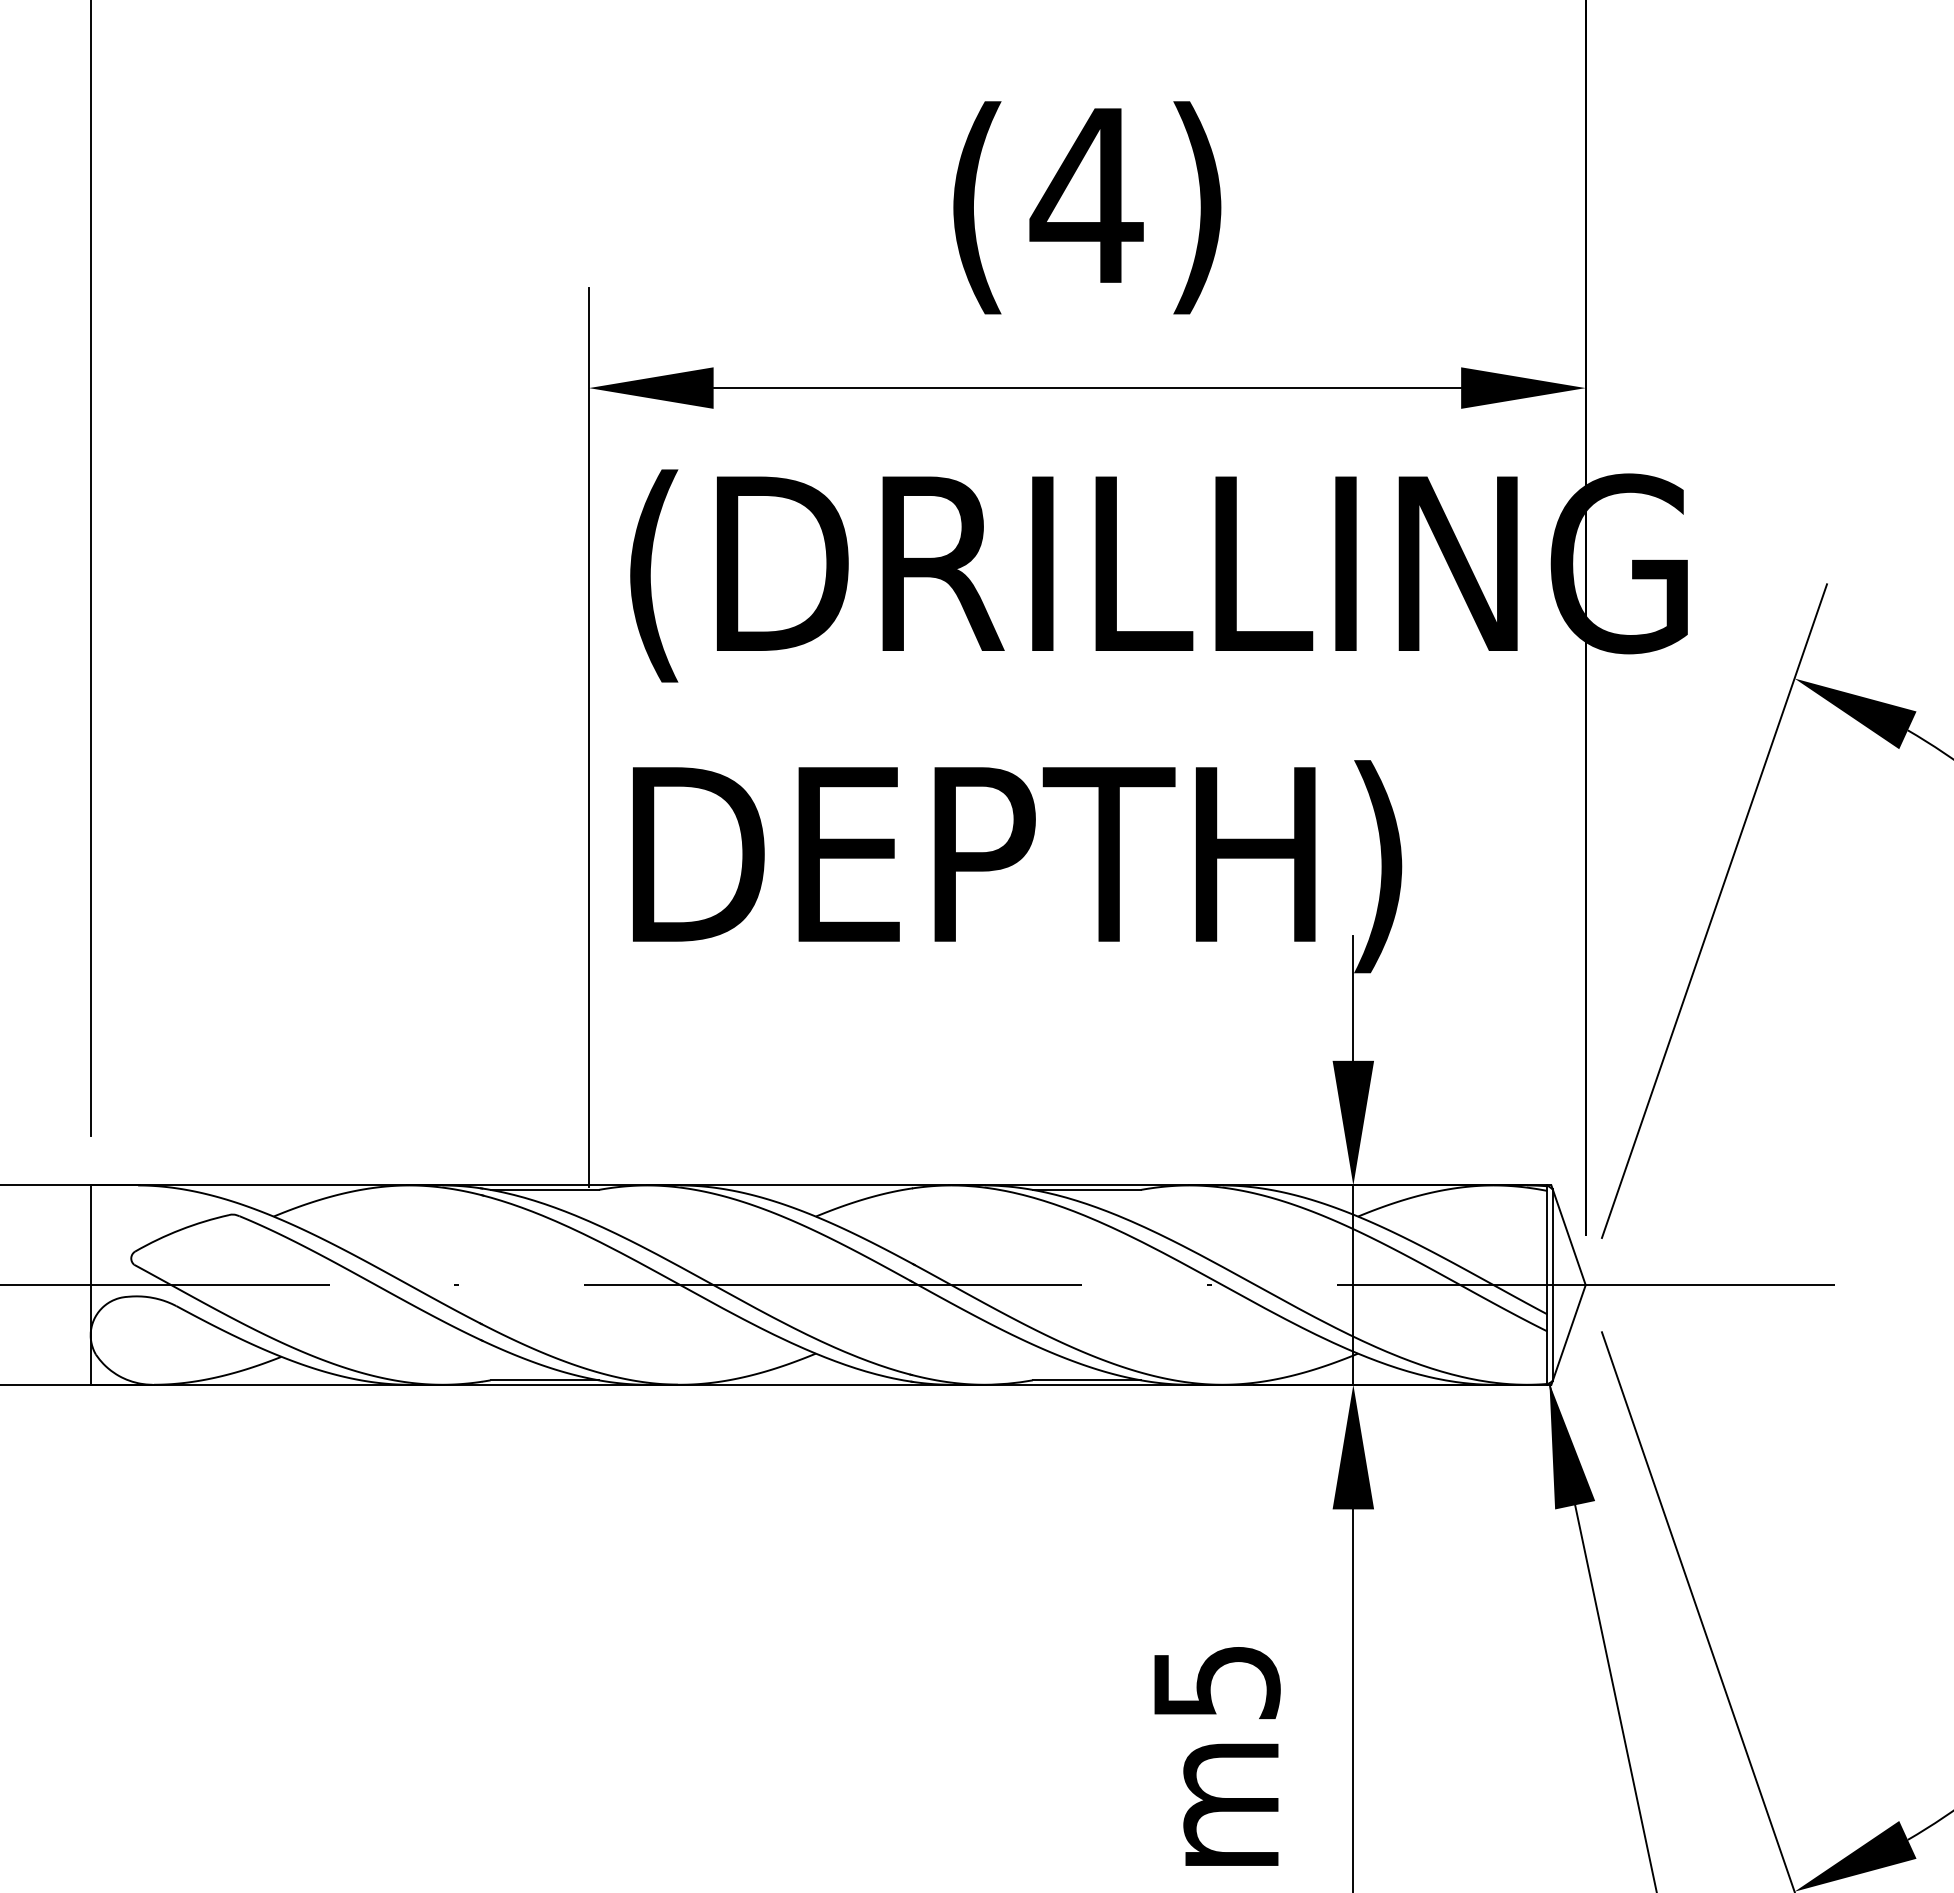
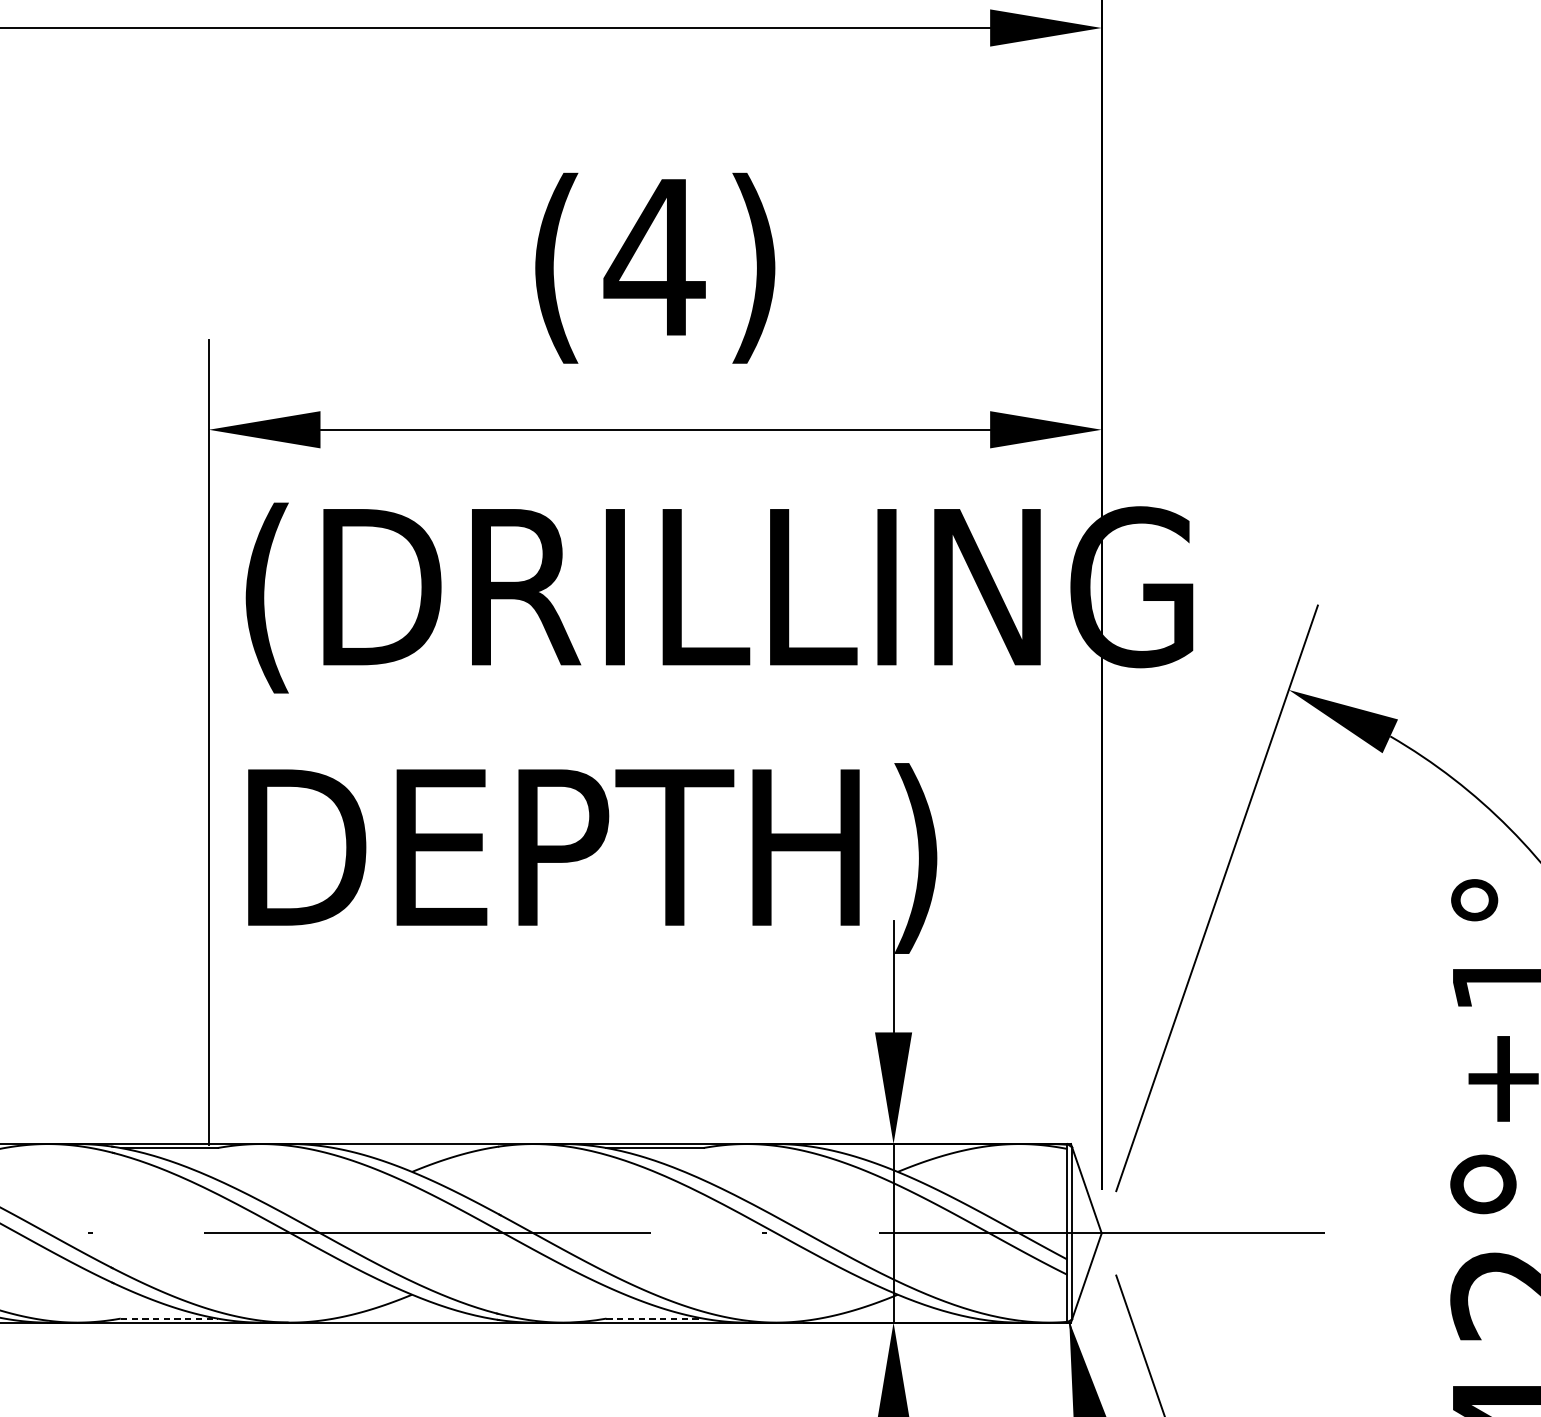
line: (545, 1380) -> (169, 1318), solid -> dashed
line: (1087, 1380) -> (655, 1318), solid -> dashed

